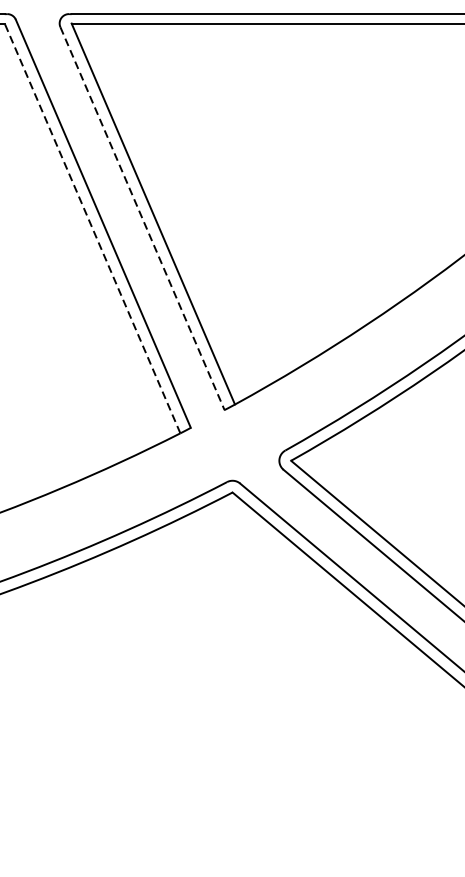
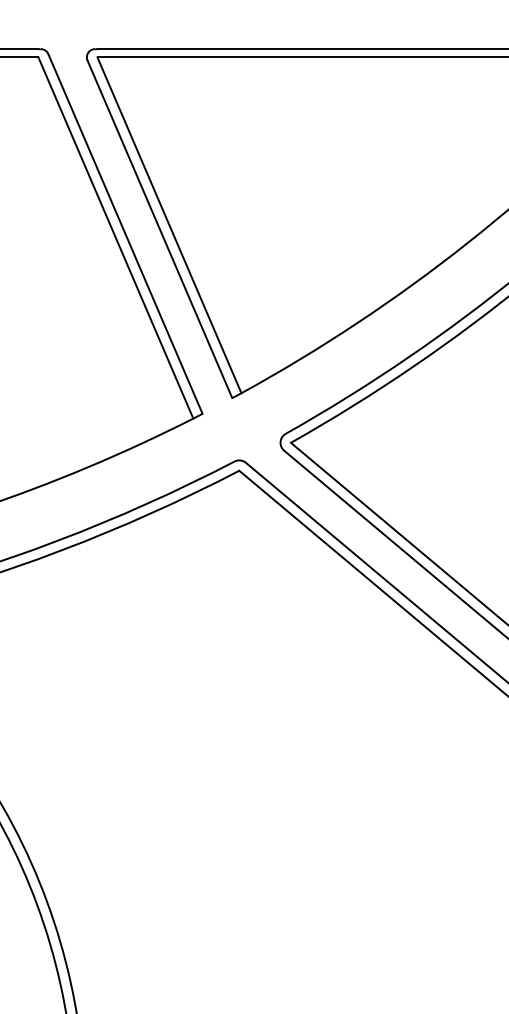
line: (142, 218) -> (159, 229), dashed -> solid
line: (92, 227) -> (115, 237), dashed -> solid

